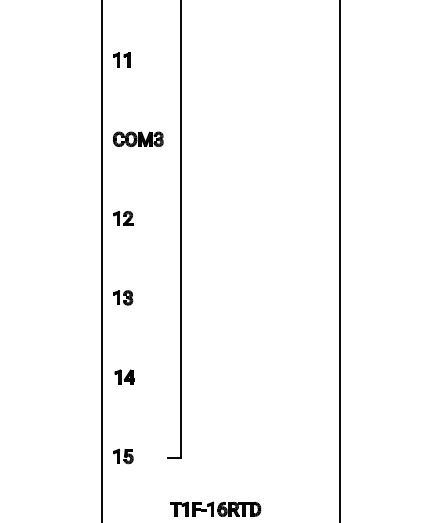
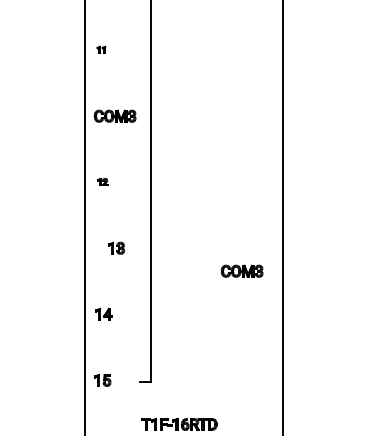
part: (121, 59) -> (101, 49), size x0.6
part: (123, 217) -> (102, 181), size x0.6
part: (123, 296) -> (116, 247), moved
part: (290, 324) -> (241, 270), added

